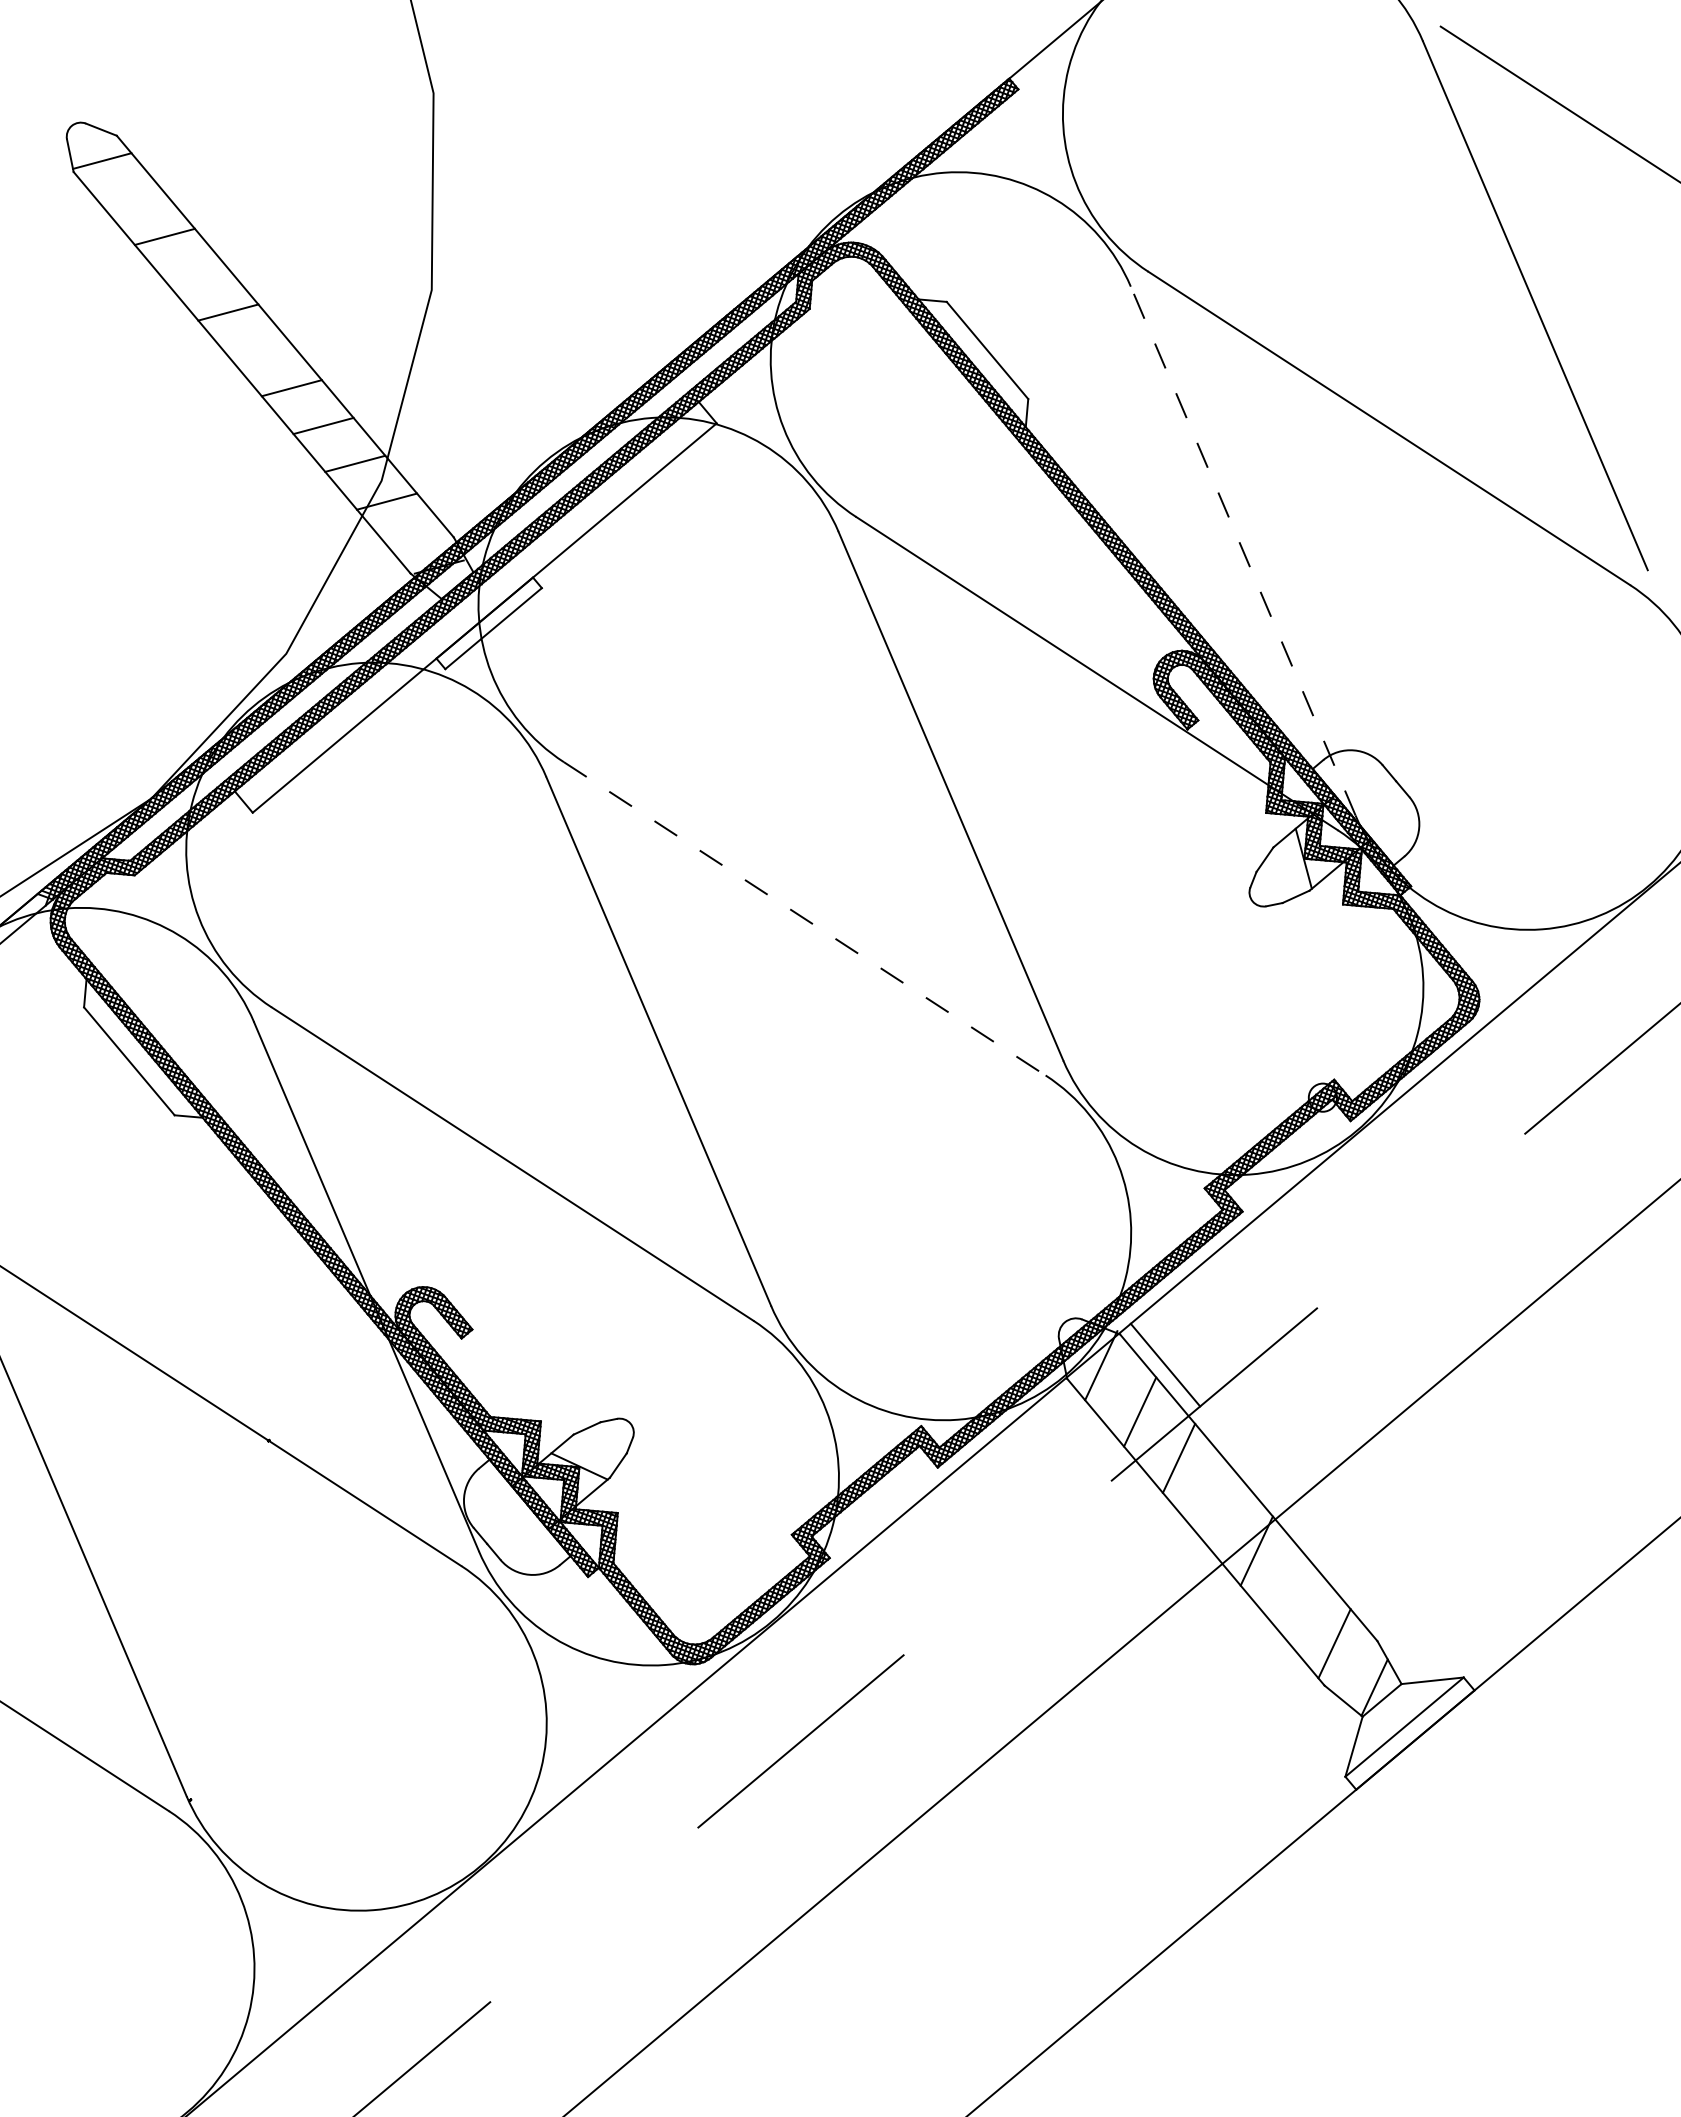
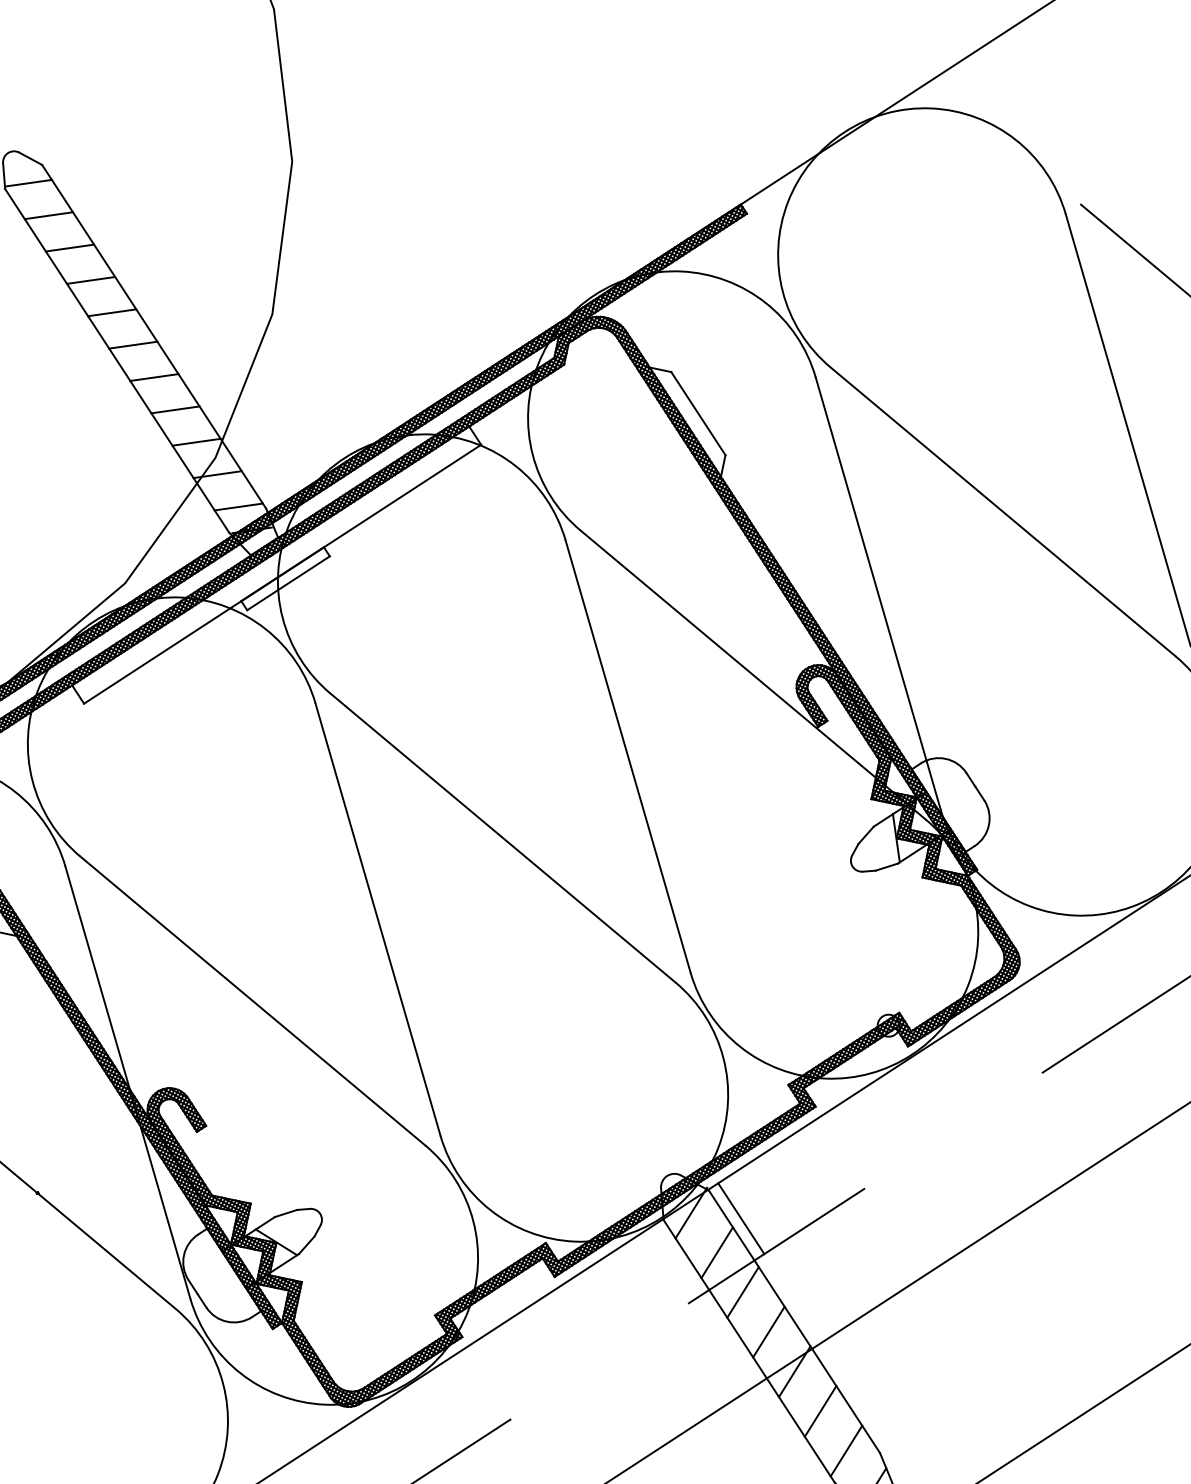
line: (133, 199) -> (49, 216), added
line: (196, 274) -> (91, 280), added
line: (260, 350) -> (133, 345), added
line: (418, 539) -> (238, 507), added
line: (1242, 550) -> (877, 593), dashed -> solid
line: (805, 919) -> (503, 838), dashed -> solid
line: (1217, 1504) -> (768, 1331), added
line: (1295, 1596) -> (820, 1410), added

